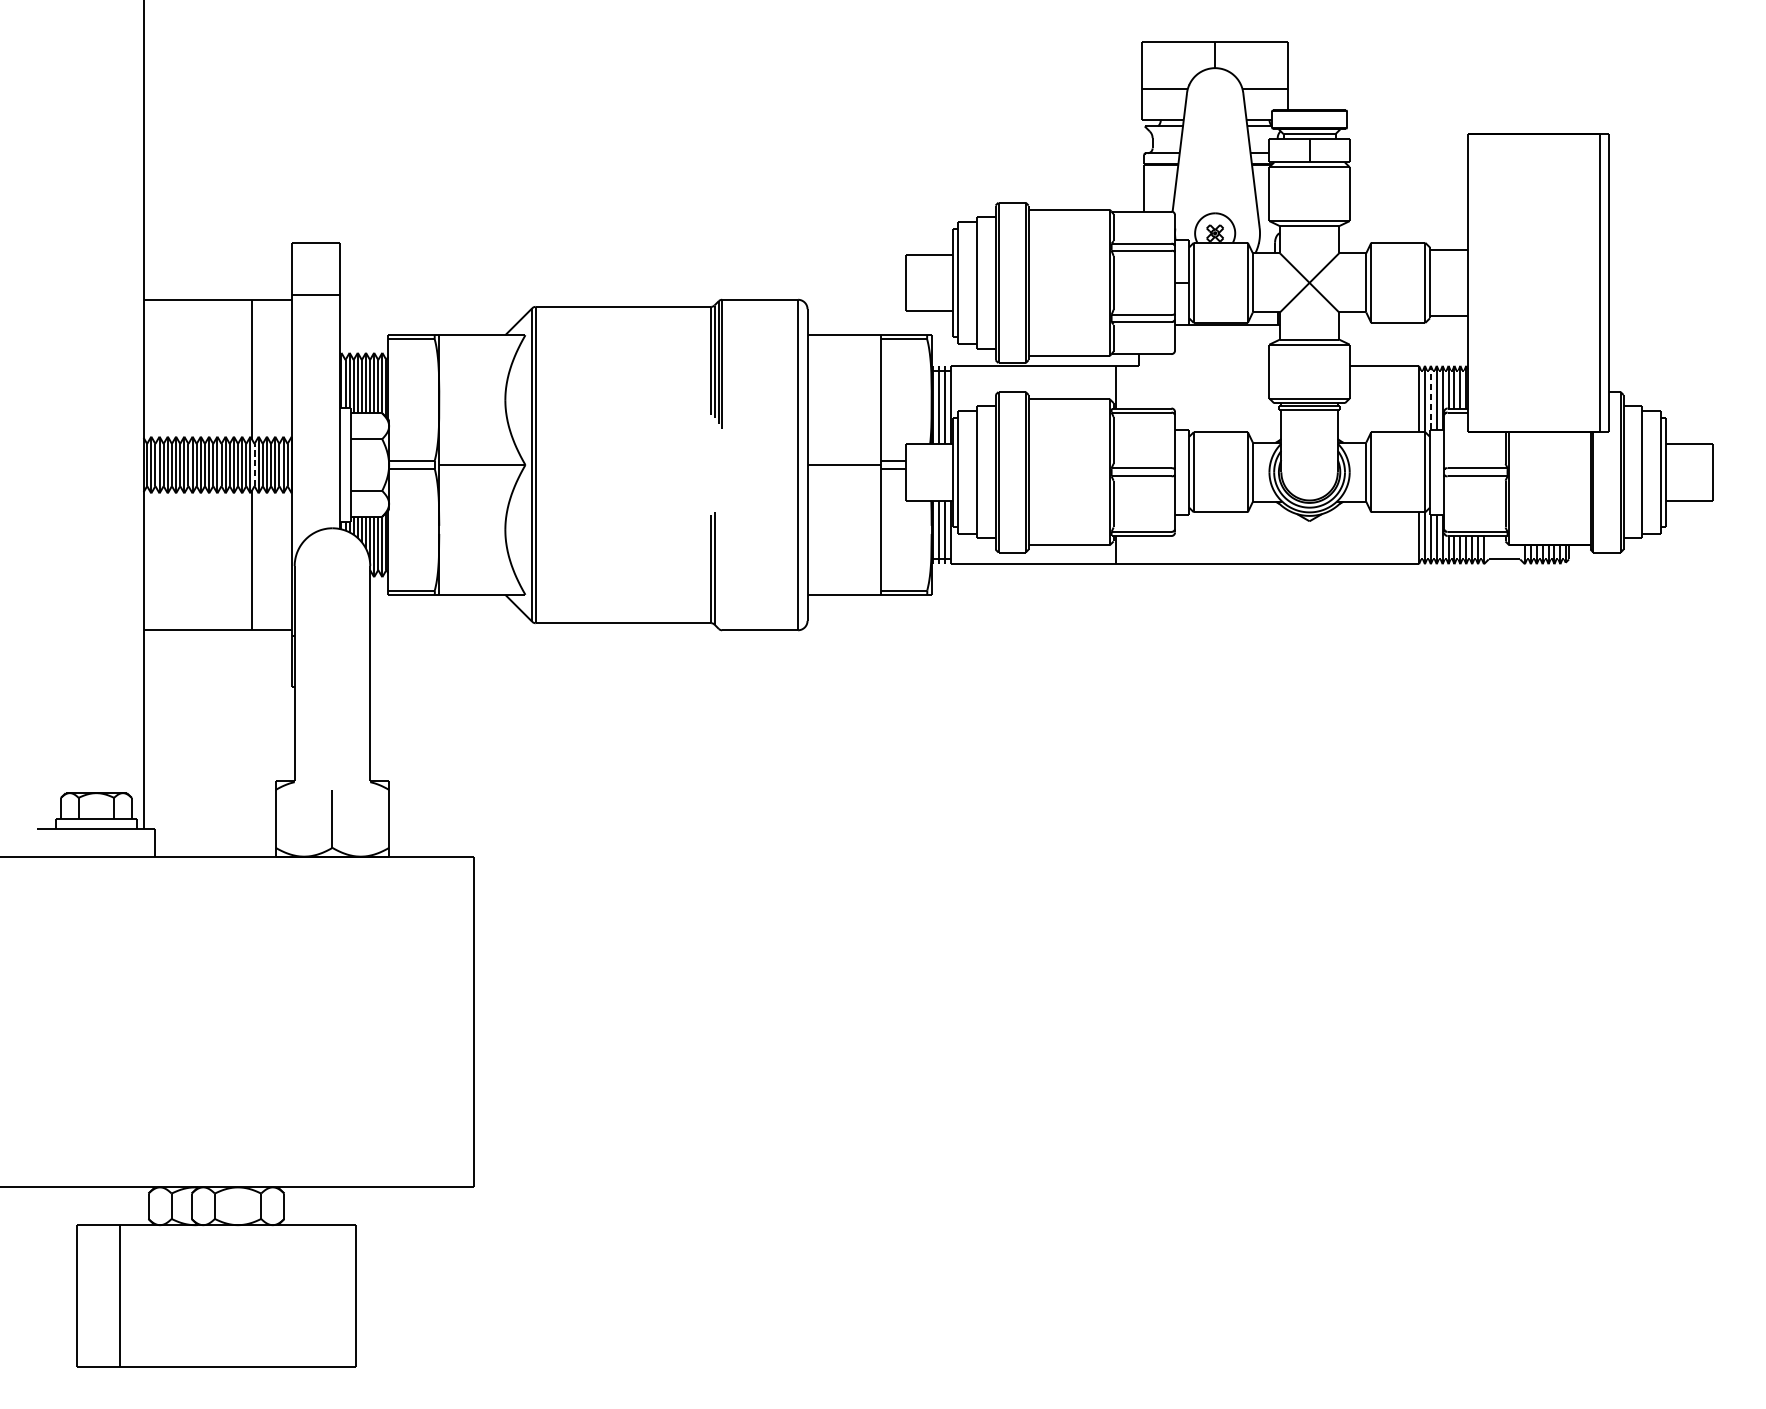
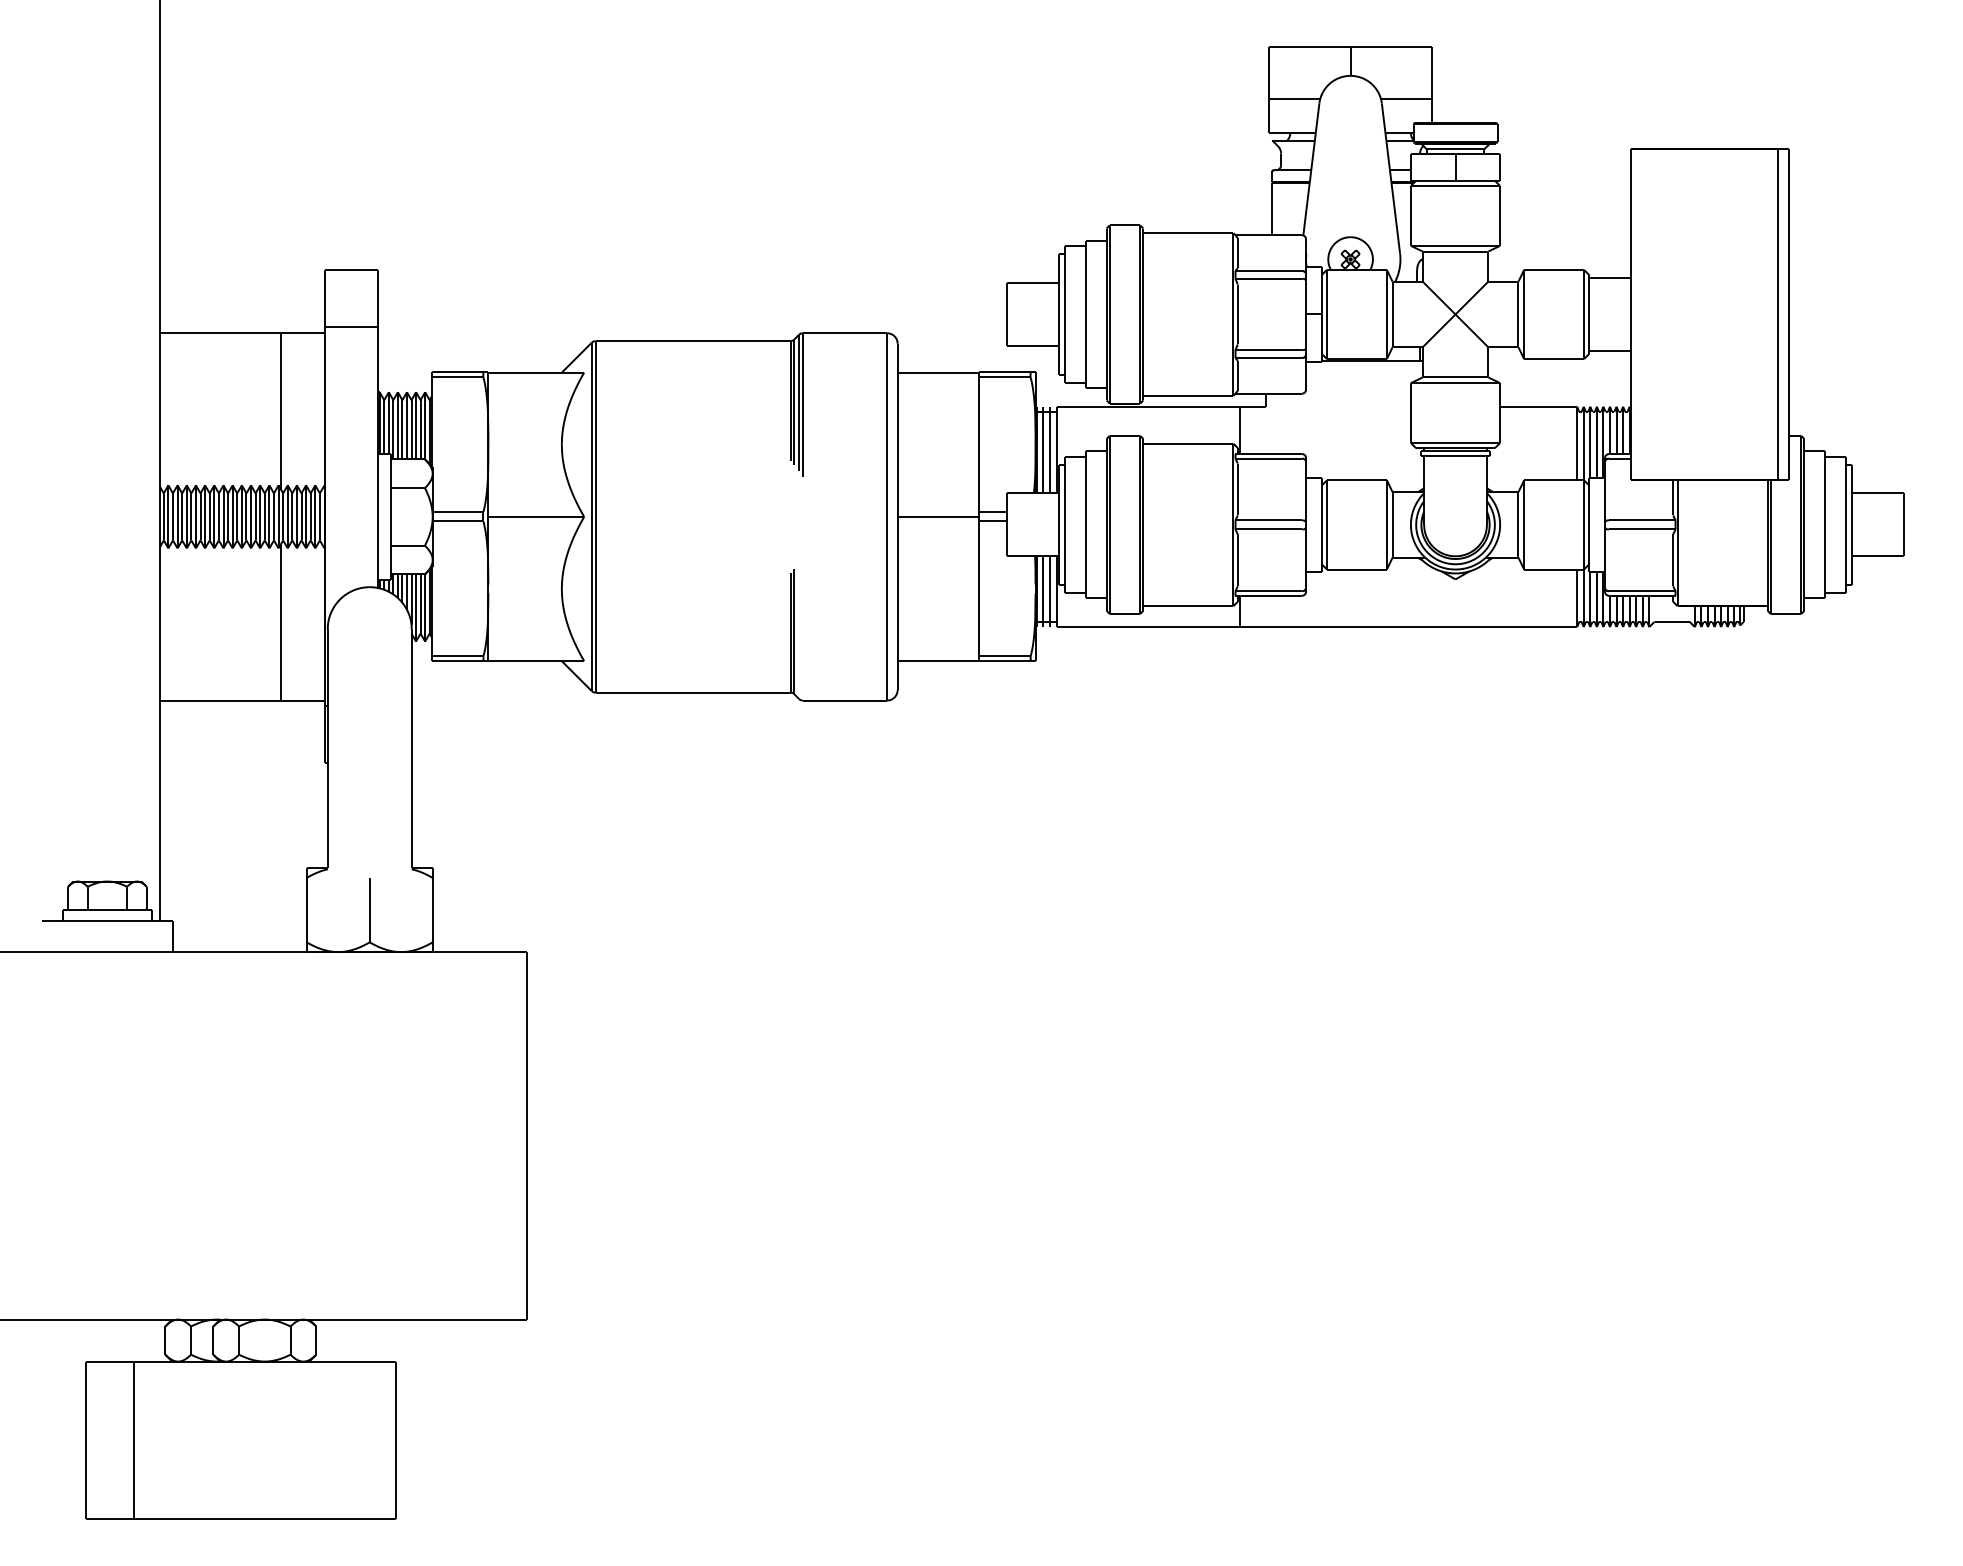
line: (1431, 397) -> (1590, 441), dashed -> solid
line: (254, 464) -> (283, 516), dashed -> solid

